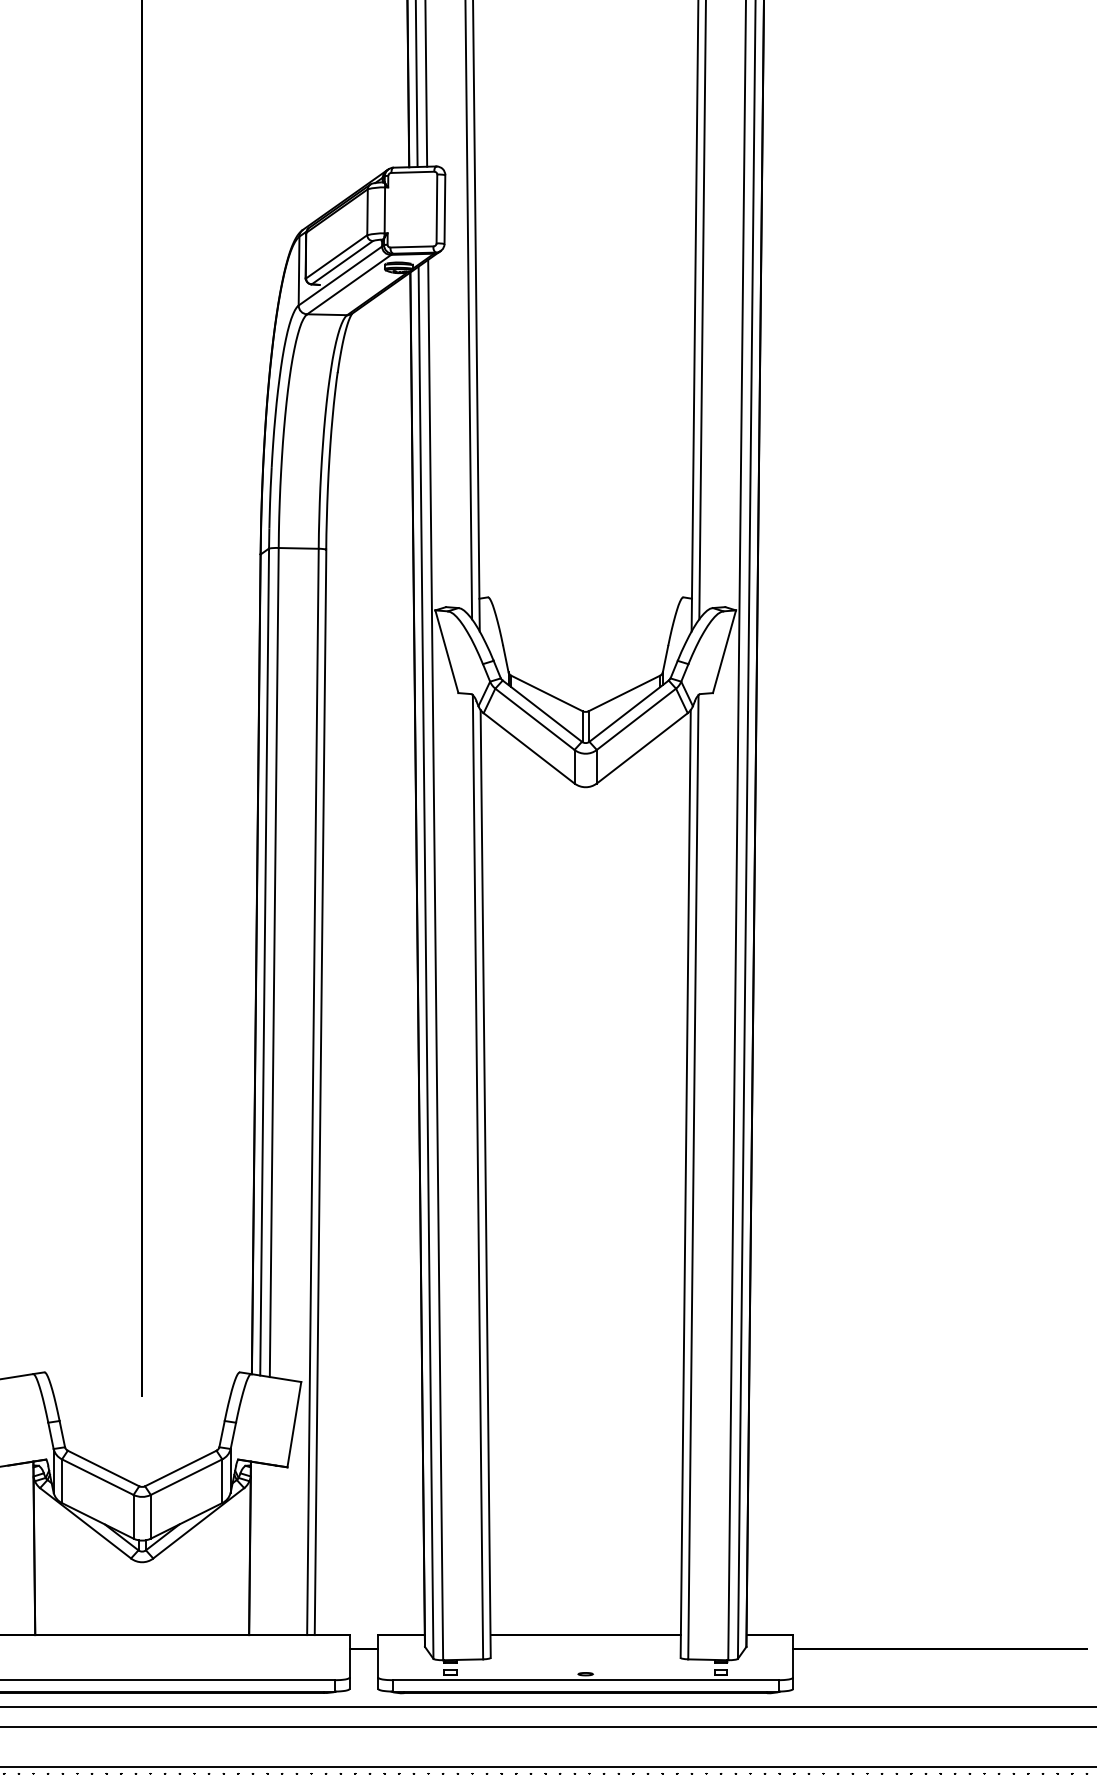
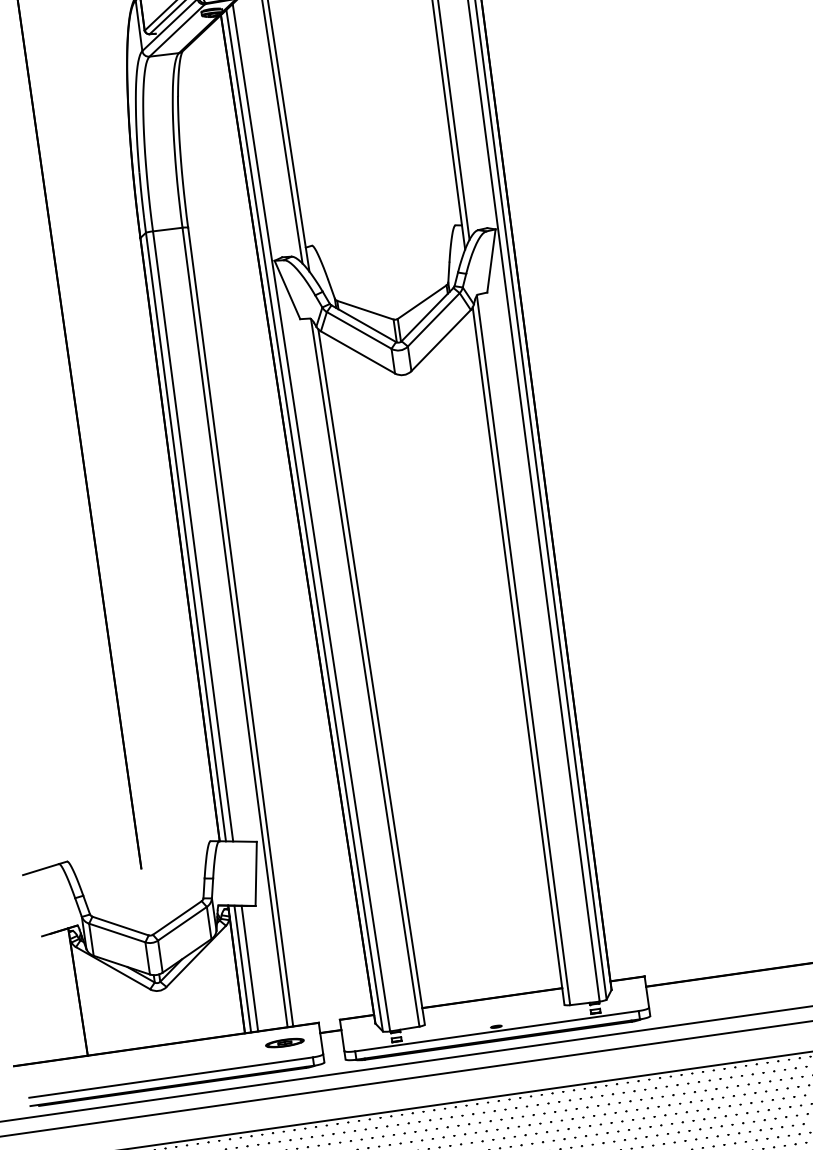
line: (258, 1548) -> (242, 968), added
line: (267, 1549) -> (249, 968), added
part: (300, 1655) -> (284, 1042), added

